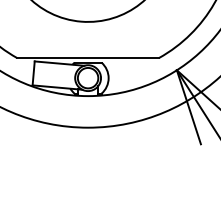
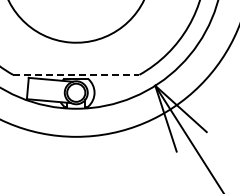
line: (88, 57) -> (76, 74), solid -> dashed

